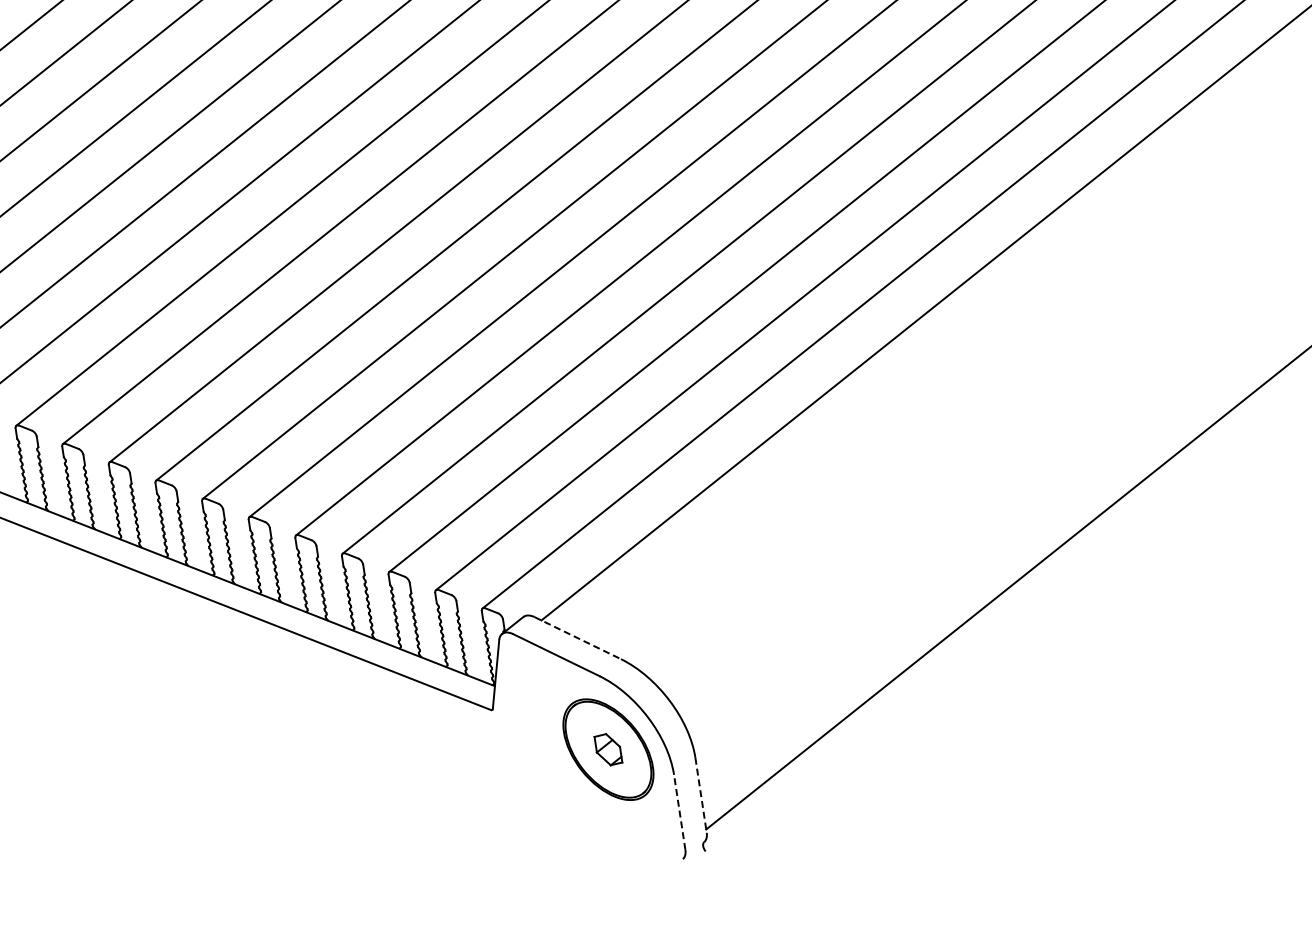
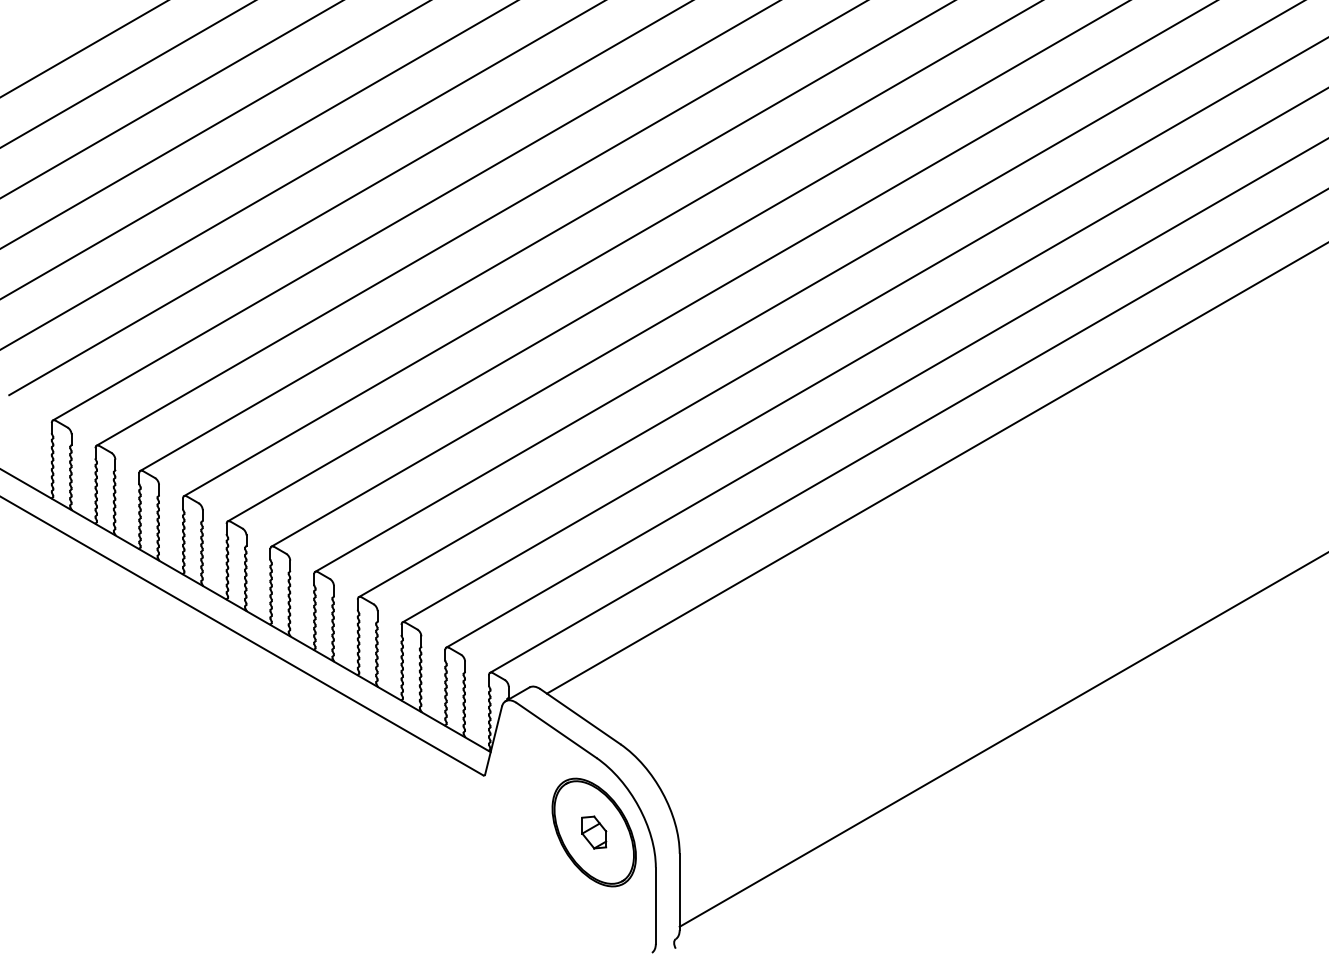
line: (577, 638) -> (580, 717), dashed -> solid
line: (700, 795) -> (679, 892), dashed -> solid
line: (679, 812) -> (655, 905), dashed -> solid

